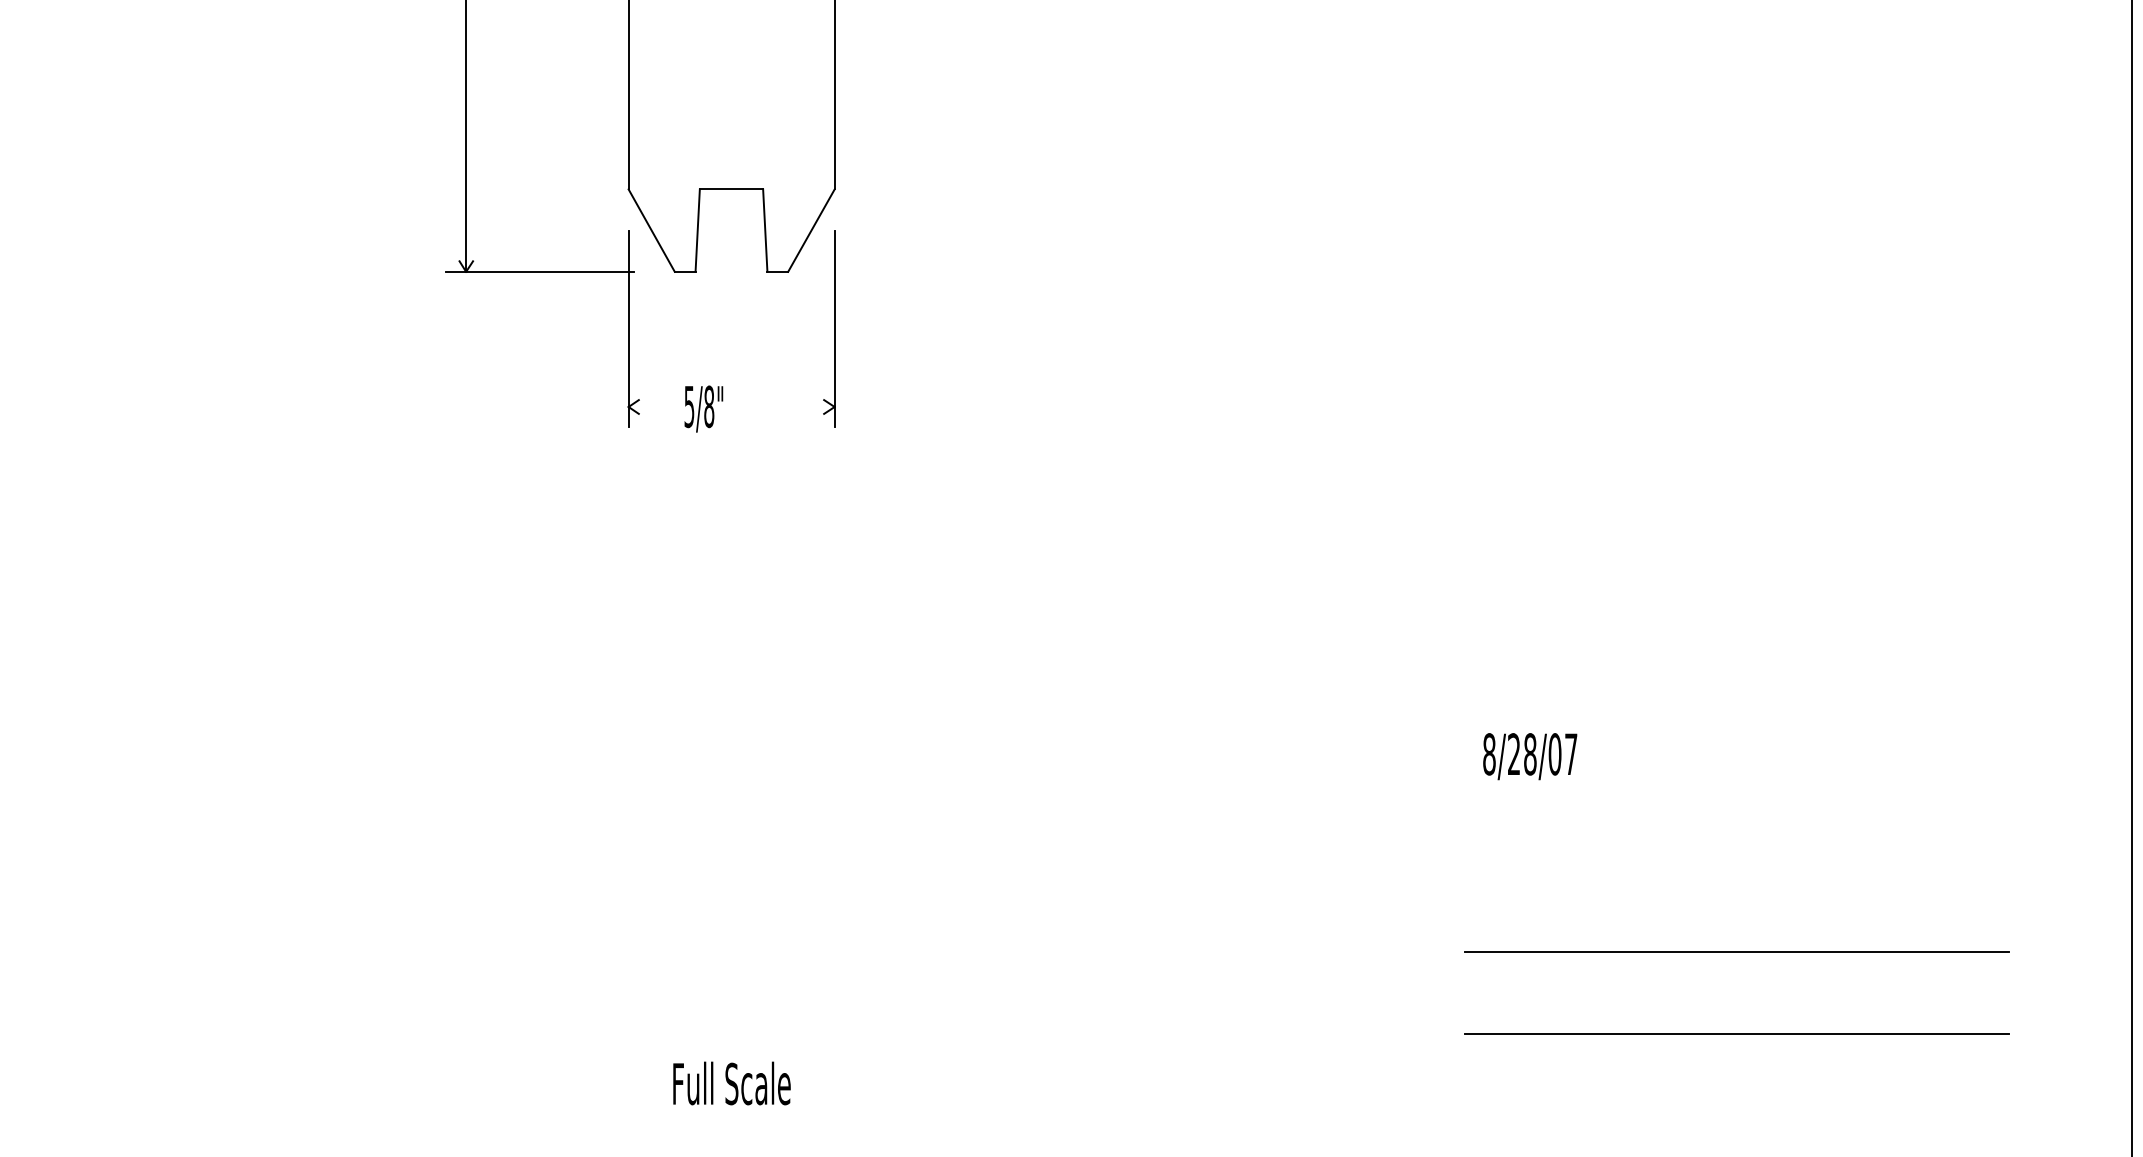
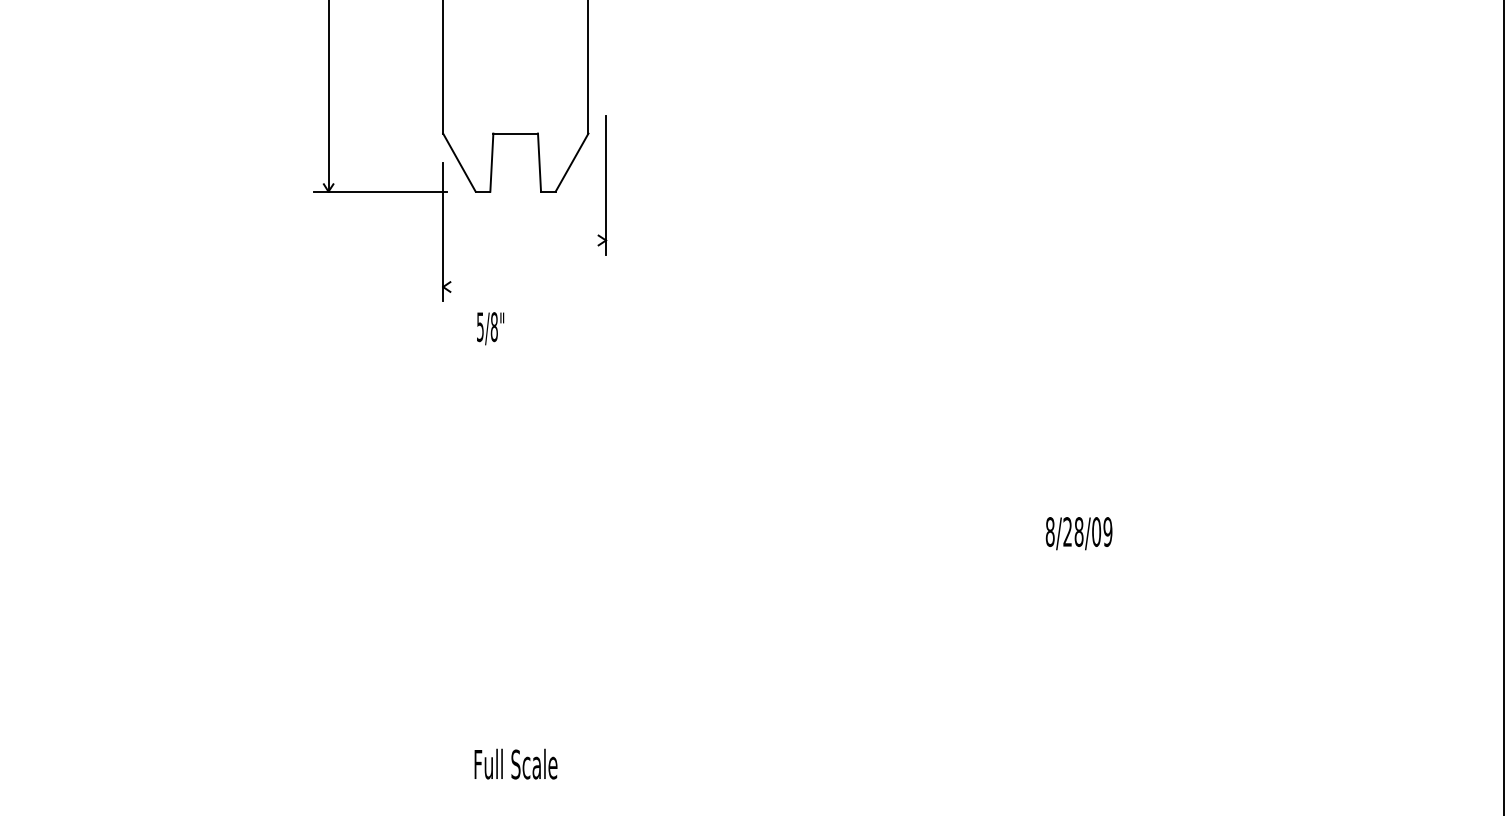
part: (829, 328) -> (602, 185), moved
text: (703, 408) -> (490, 328), moved
text: (1570, 754) -> (1107, 532), 8/28/07 -> 8/28/09
line: (1736, 951) -> (1224, 671), removed
line: (1736, 1033) -> (1224, 728), removed

